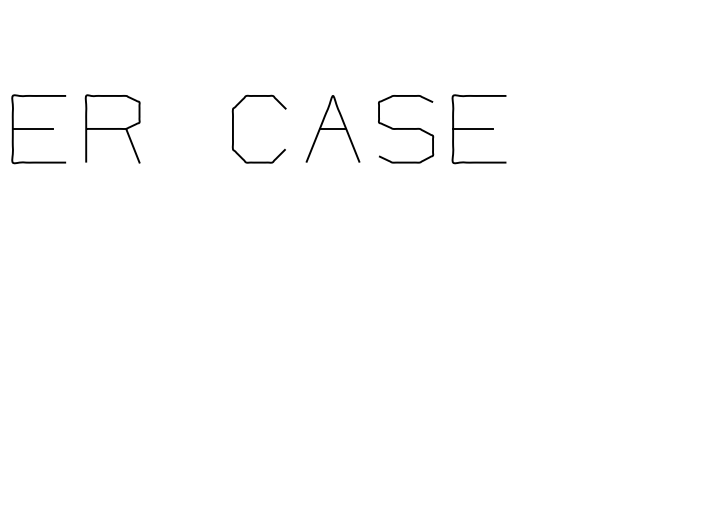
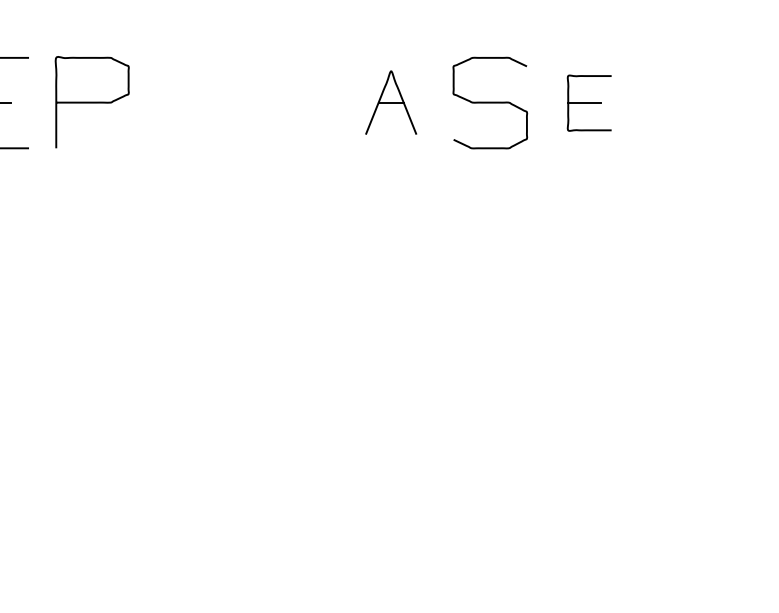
curve: (233, 128) -> (256, 102), removed
part: (332, 128) -> (390, 102), size x0.7
part: (478, 129) -> (588, 103), size x0.6
line: (132, 145) -> (119, 125), removed

